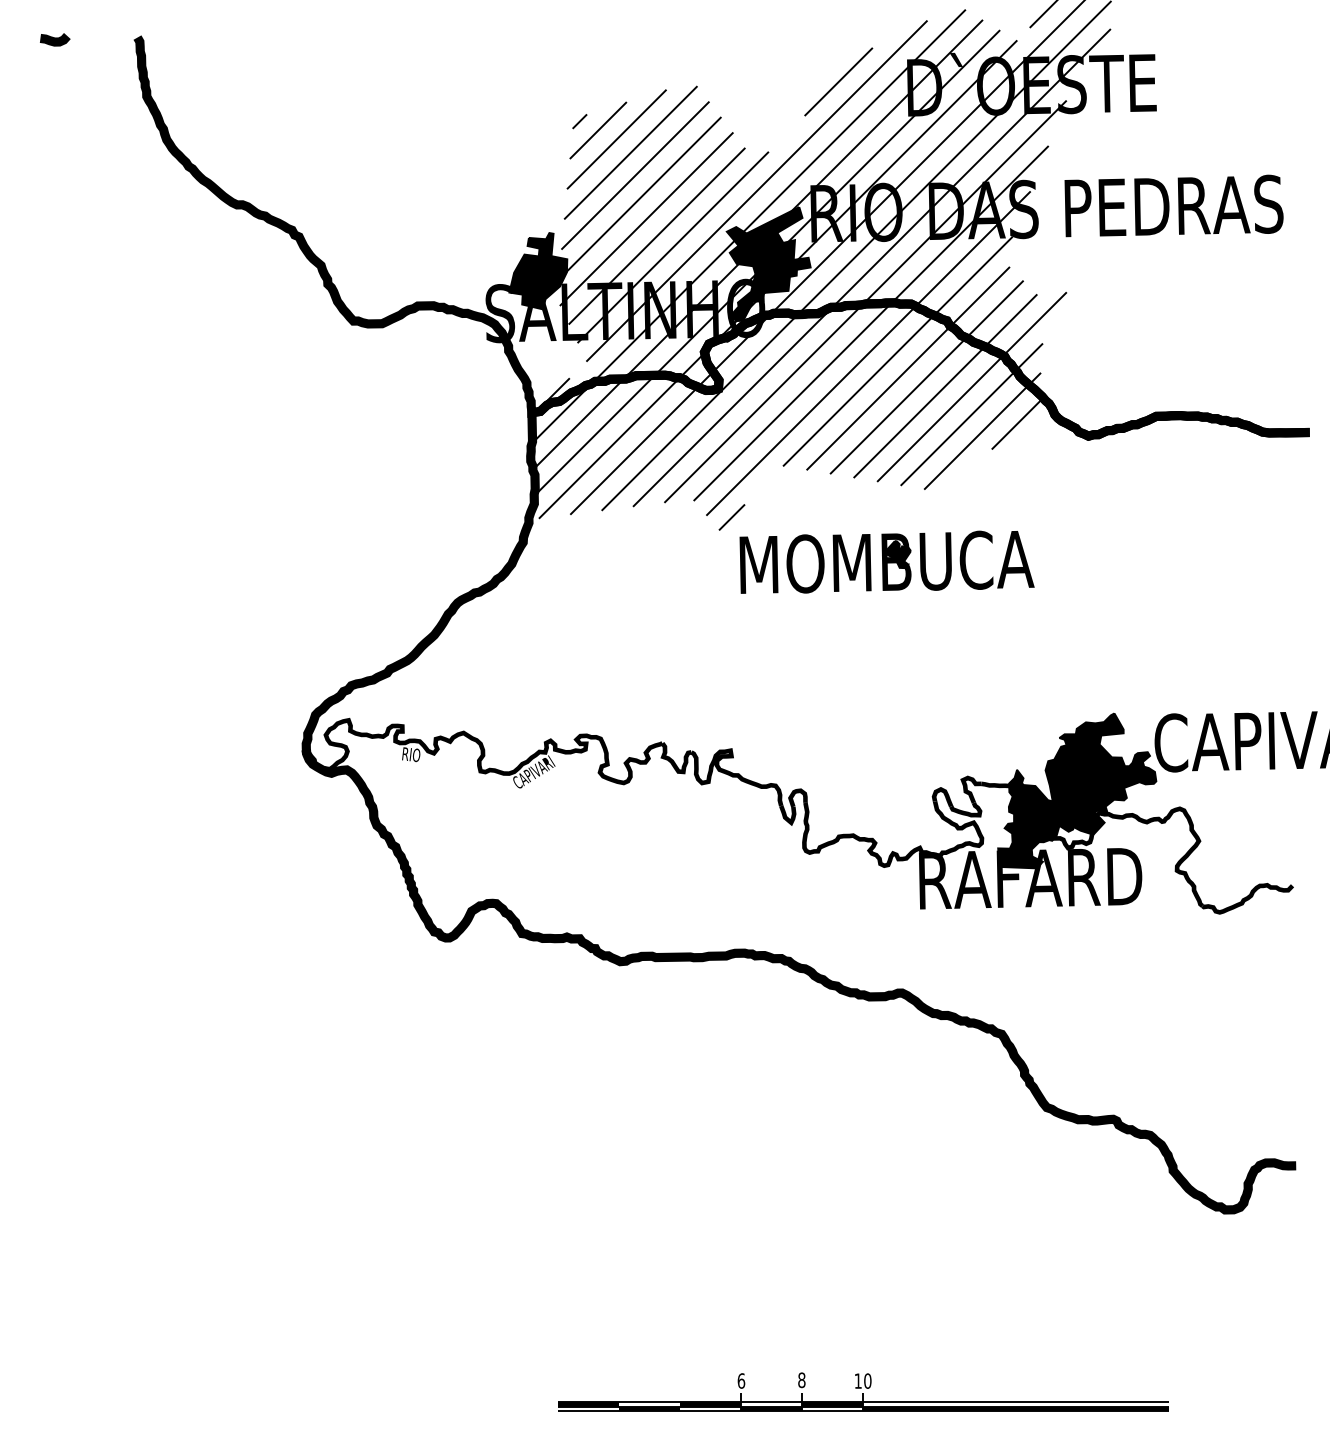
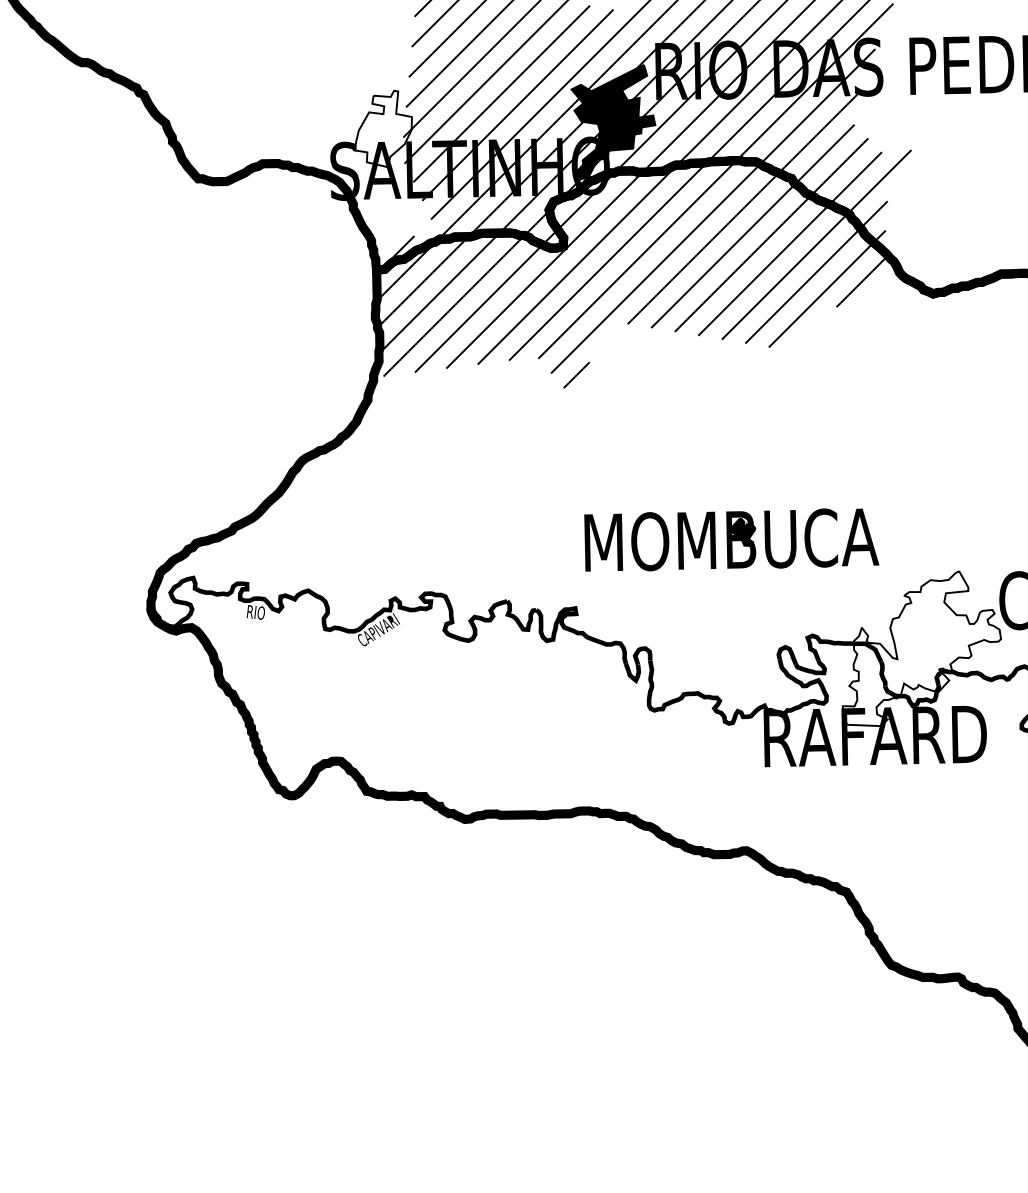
fill: (538, 271) -> (383, 129), removed
part: (886, 561) -> (731, 539), moved
fill: (1077, 790) -> (922, 648), removed

